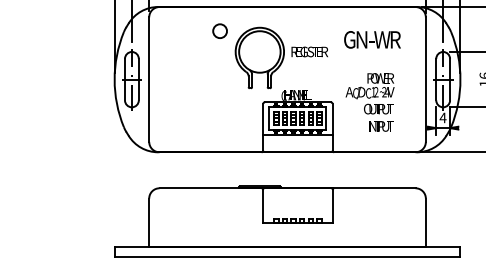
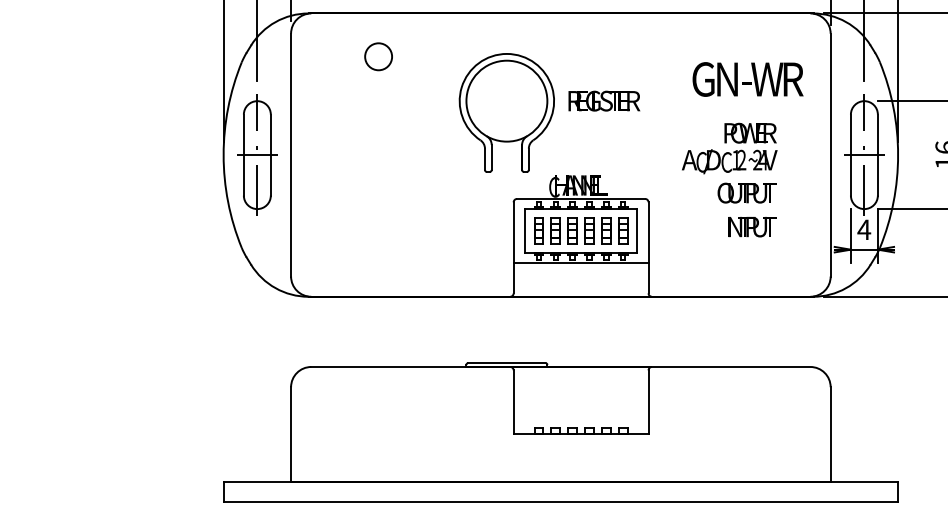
circle: (219, 30) -> (377, 55), moved
text: (372, 39) -> (748, 78), moved
text: (369, 102) -> (728, 180), moved

